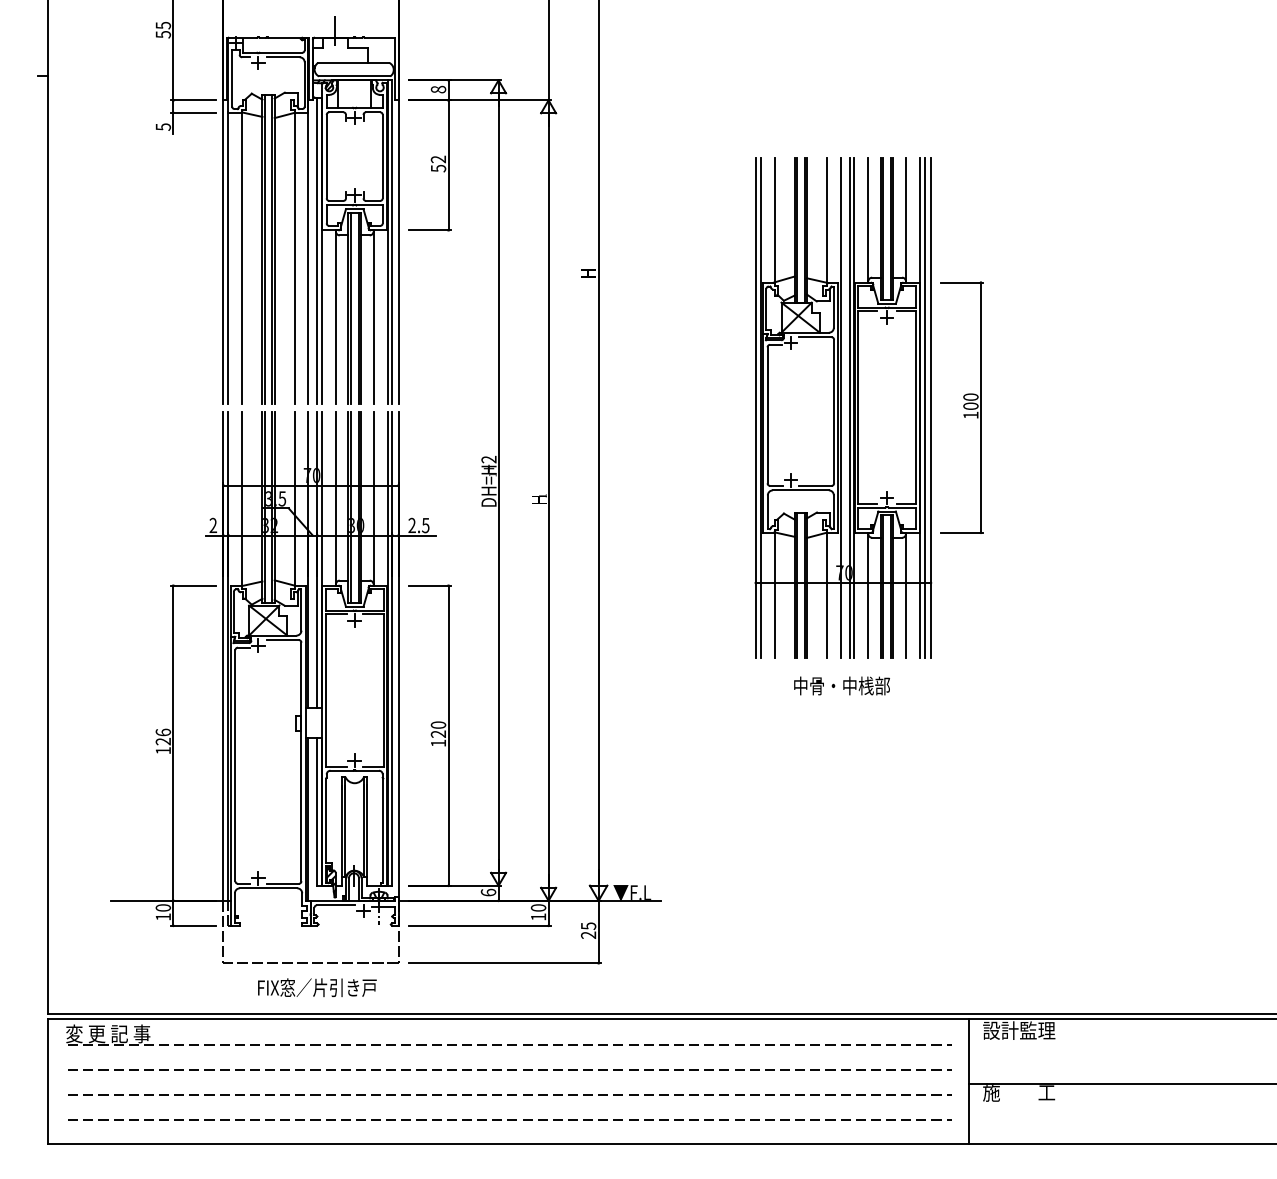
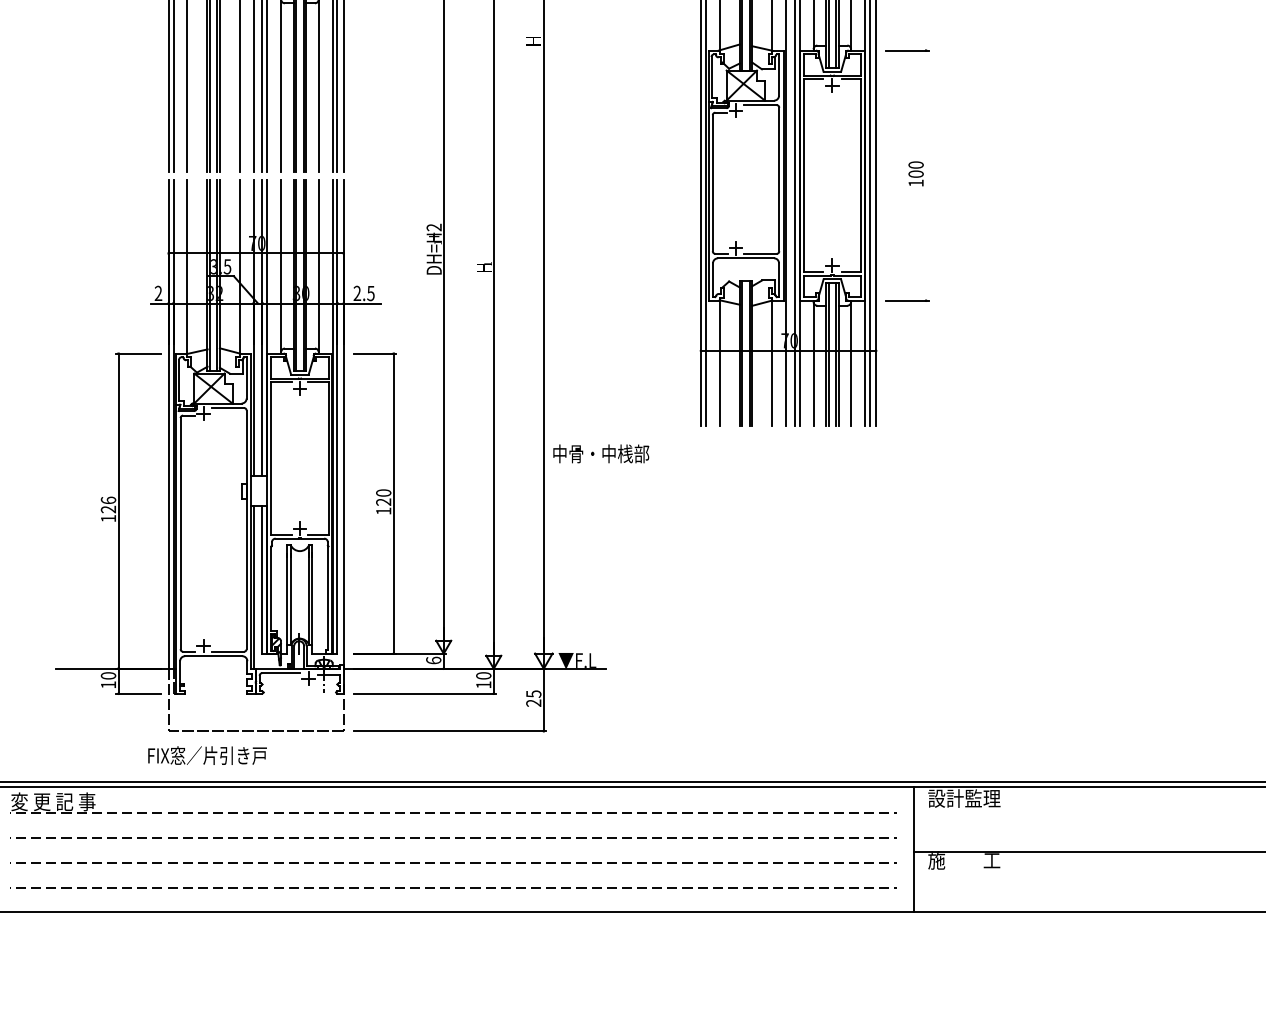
line: (980, 407) -> (925, 175), removed
text: (841, 685) -> (600, 453), moved
text: (317, 987) -> (207, 755), moved

